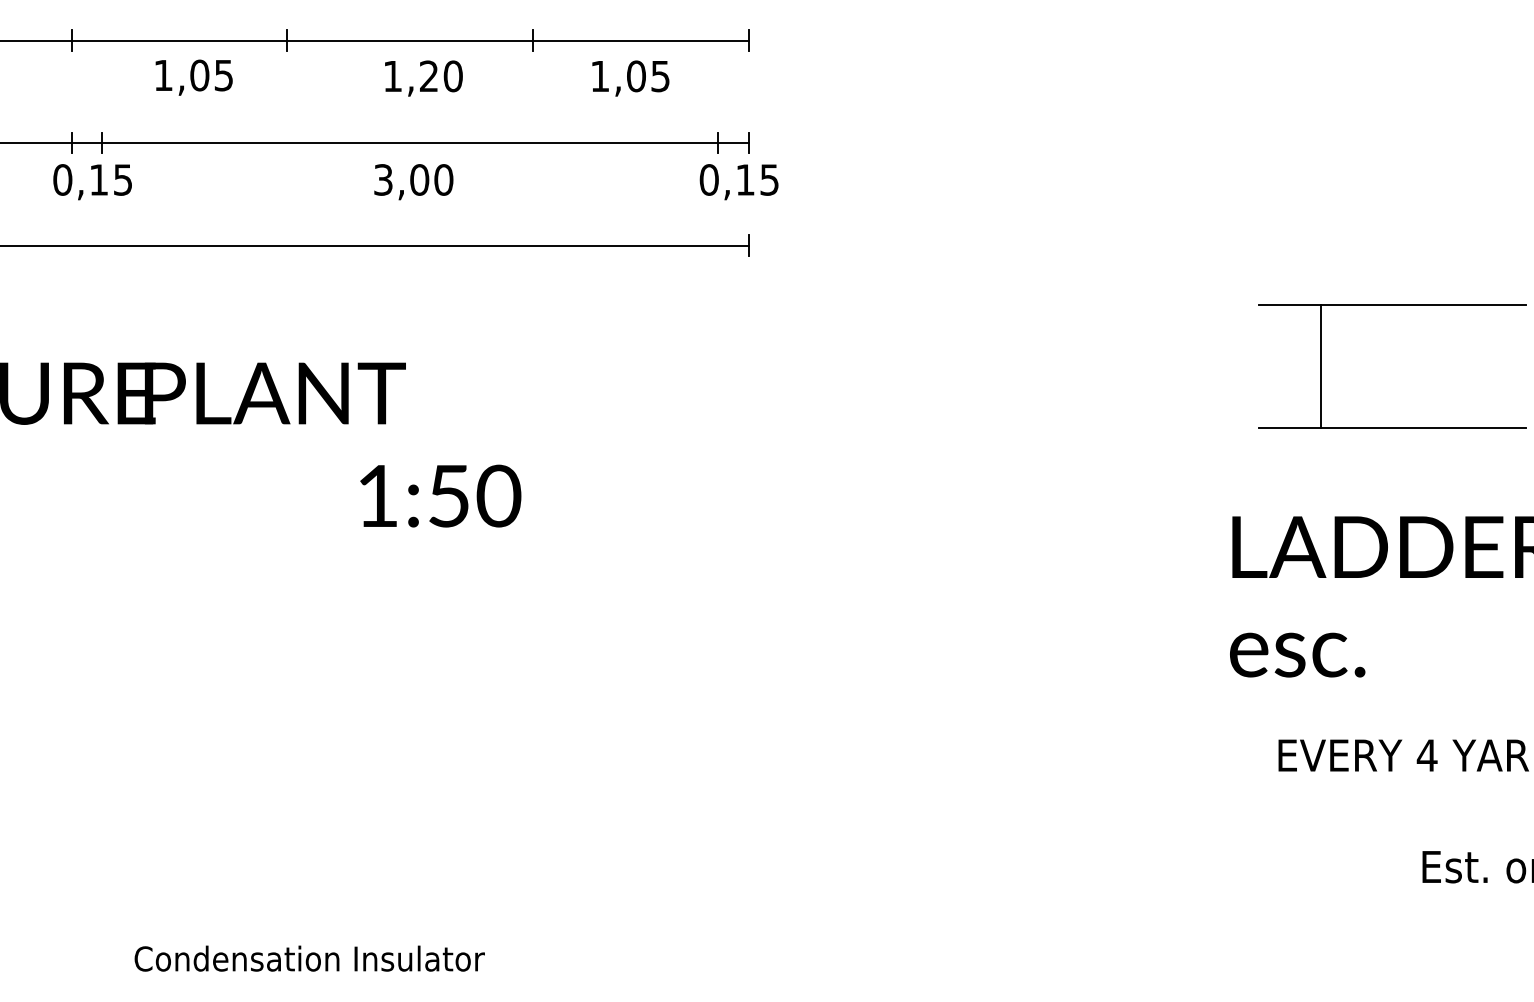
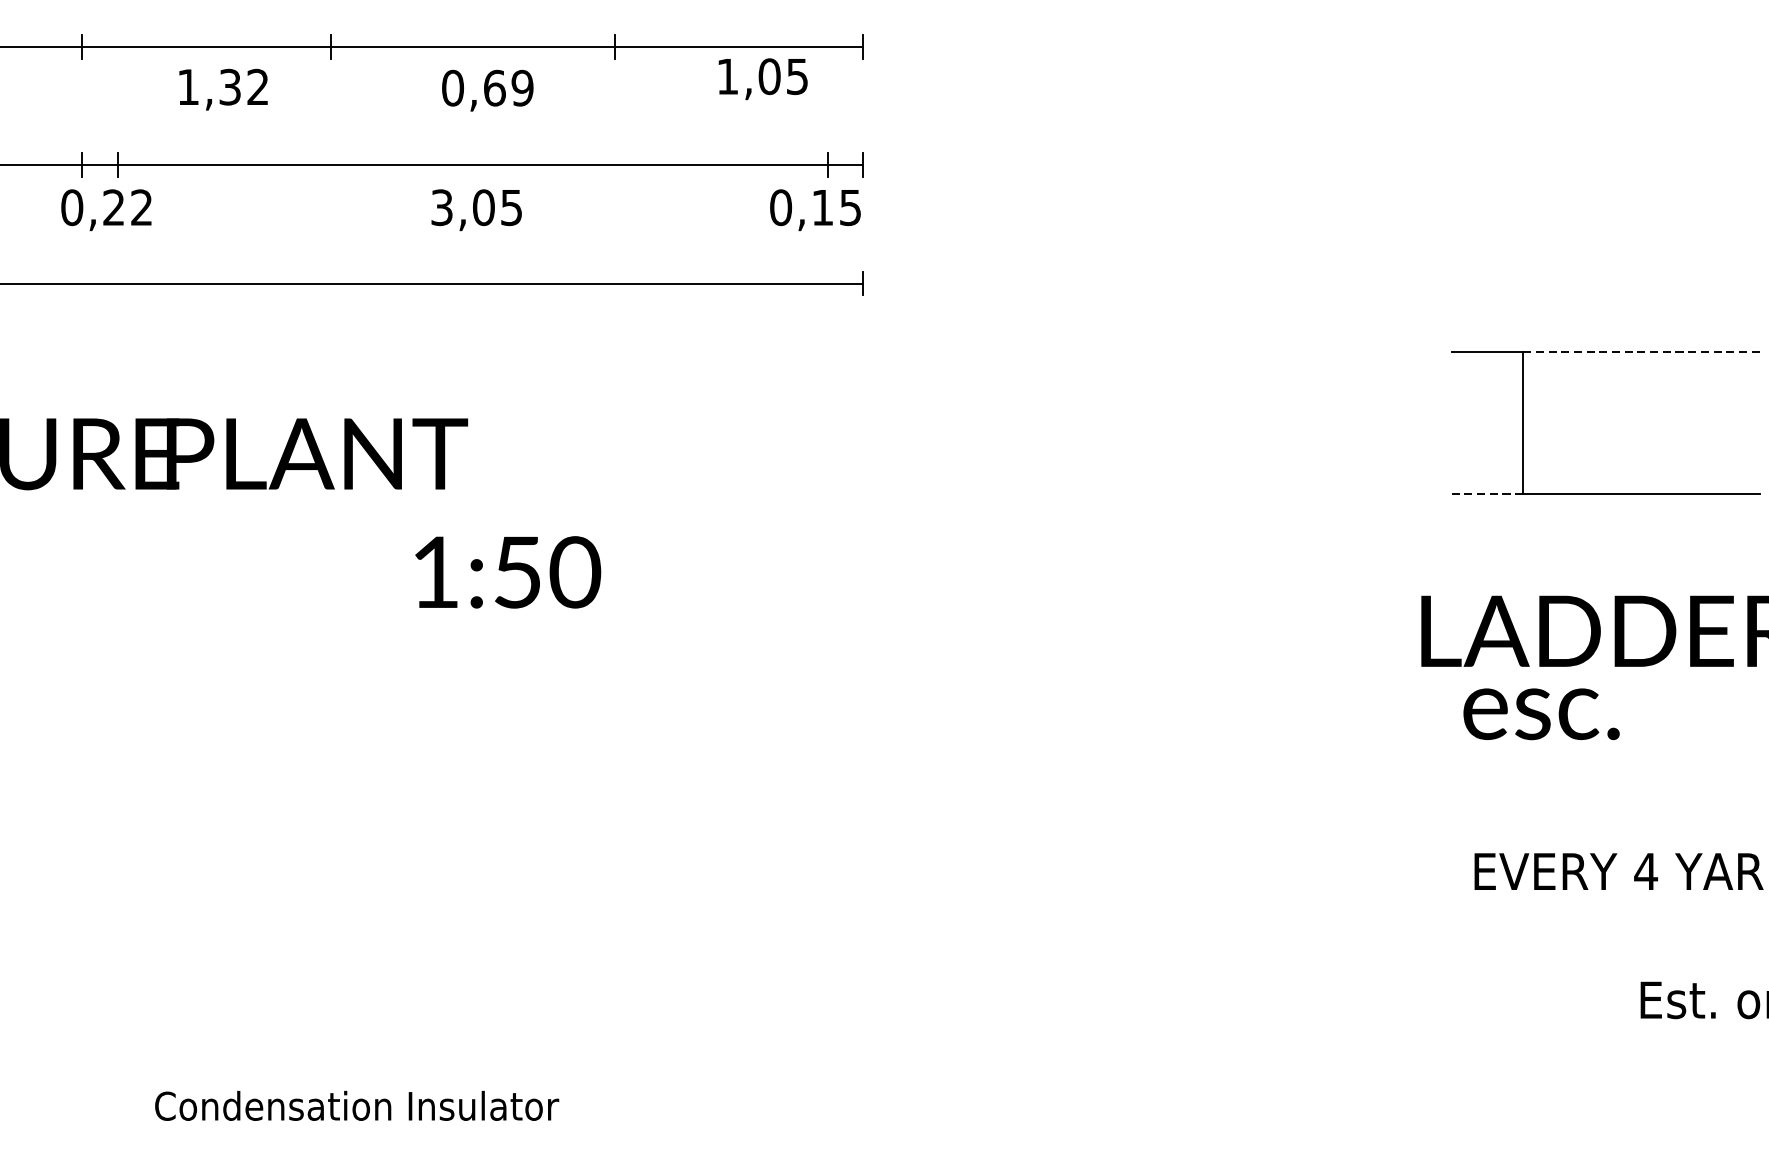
text: (211, 75) -> (243, 87), 1,05 -> 1,32
text: (422, 76) -> (487, 88), 1,20 -> 0,69
text: (630, 78) -> (762, 79), moved
text: (110, 179) -> (127, 207), 0,15 -> 0,22
text: (443, 179) -> (511, 207), 3,00 -> 3,05
text: (738, 182) -> (814, 210), moved
line: (1423, 304) -> (1641, 351), solid -> dashed
line: (1289, 427) -> (1487, 493), solid -> dashed
text: (1297, 654) -> (1541, 713), moved

